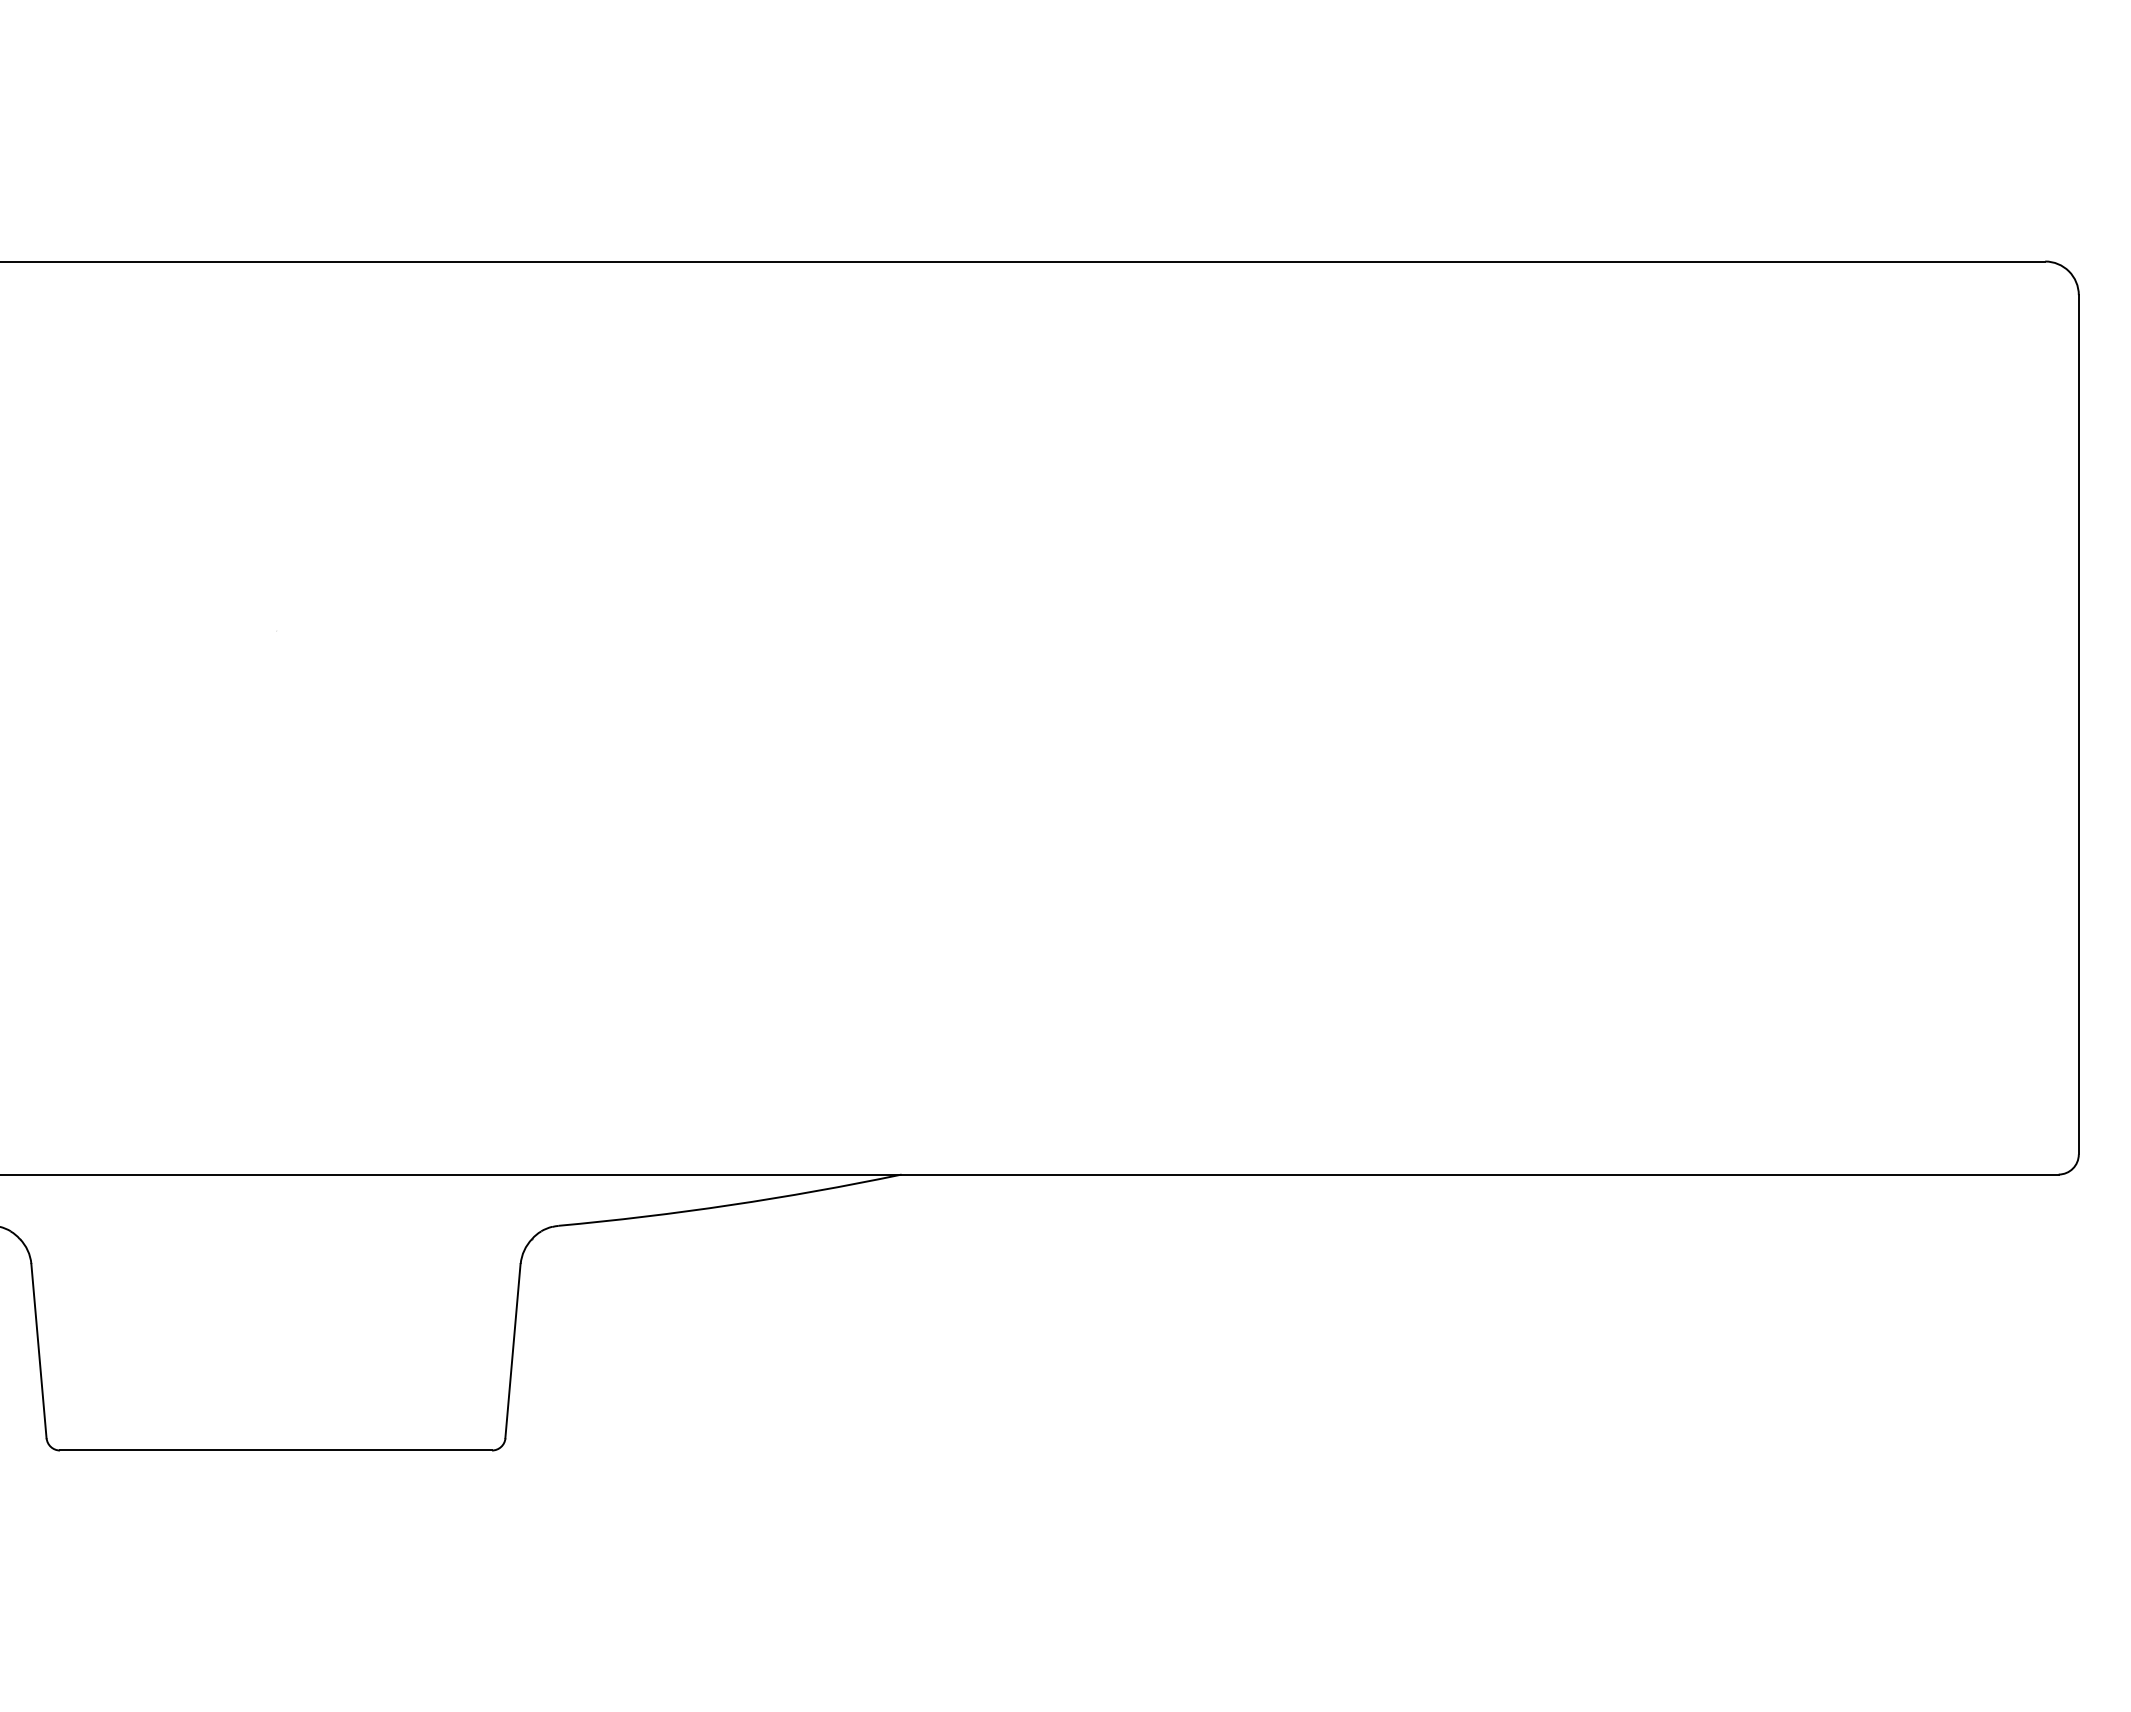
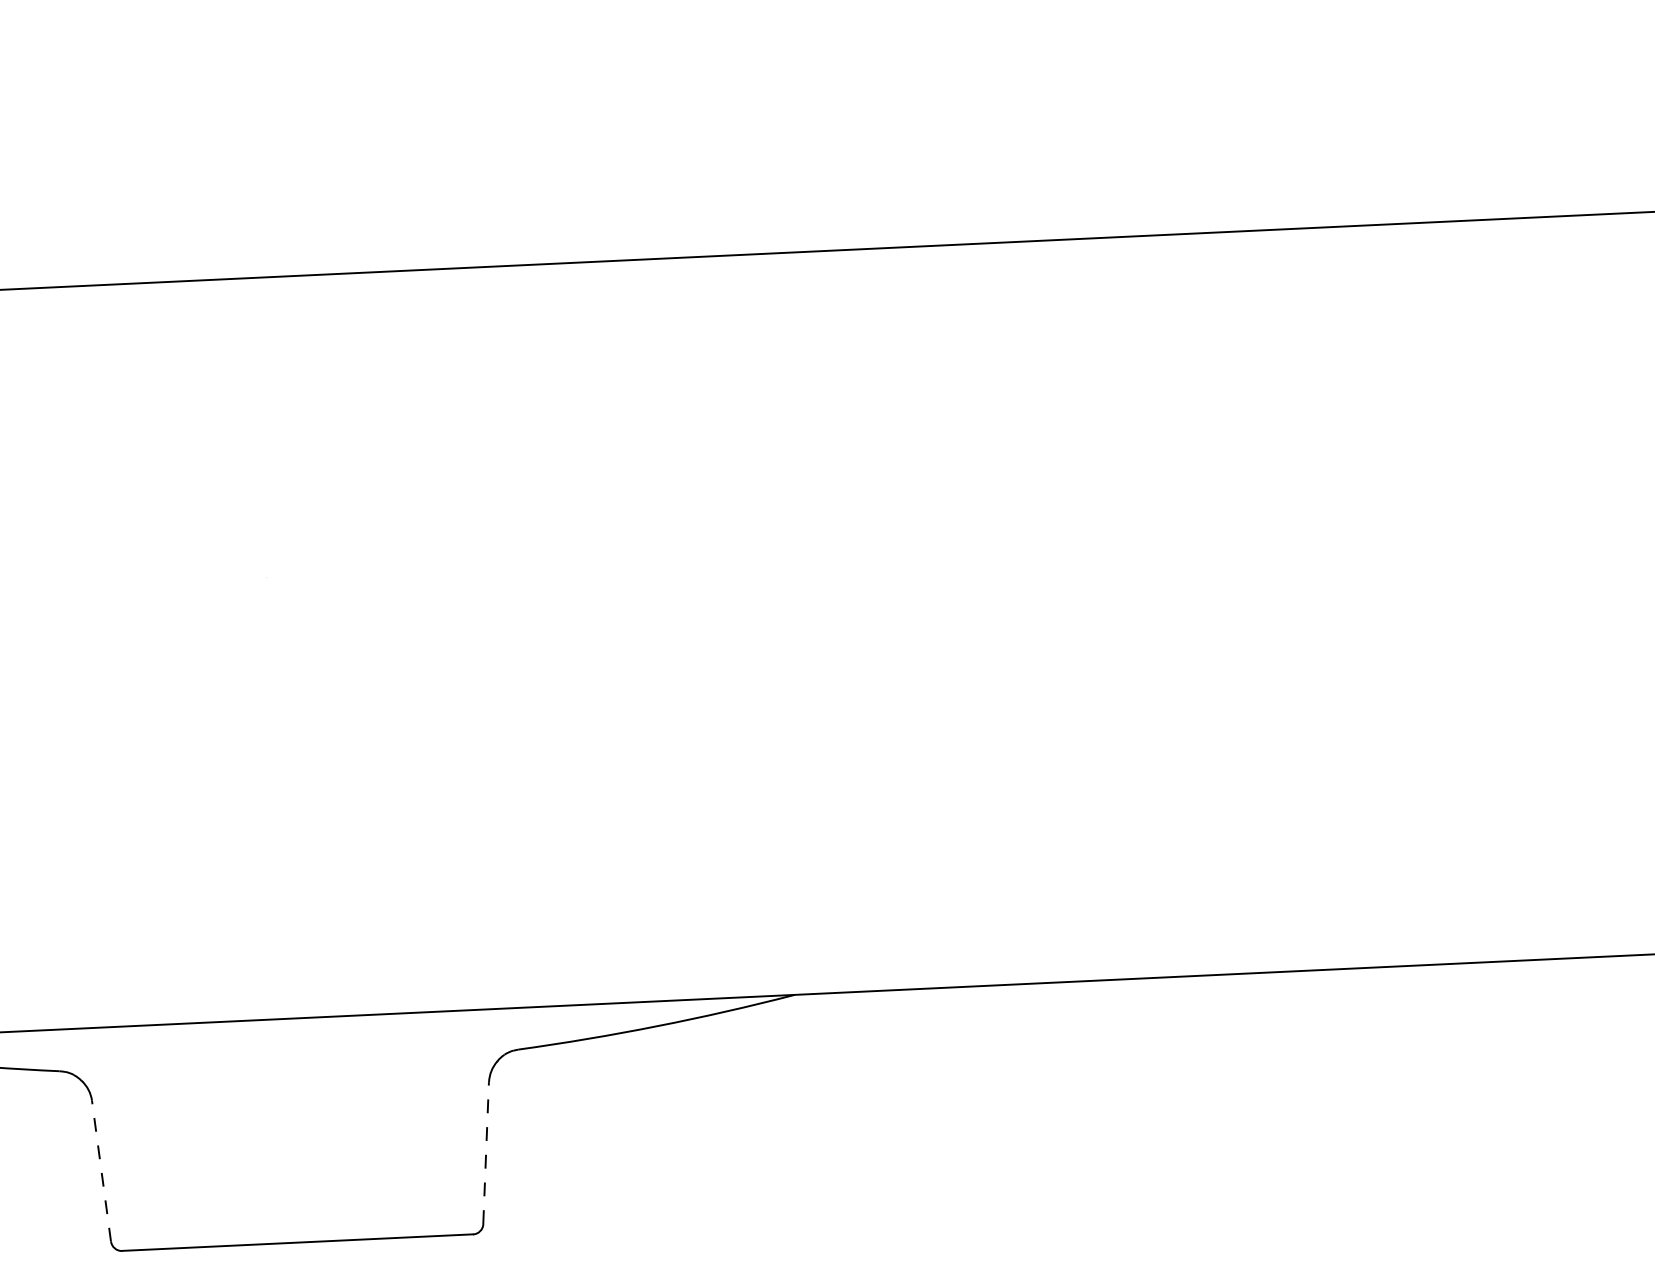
line: (38, 1350) -> (101, 1170), solid -> dashed
line: (513, 1350) -> (486, 1152), solid -> dashed

